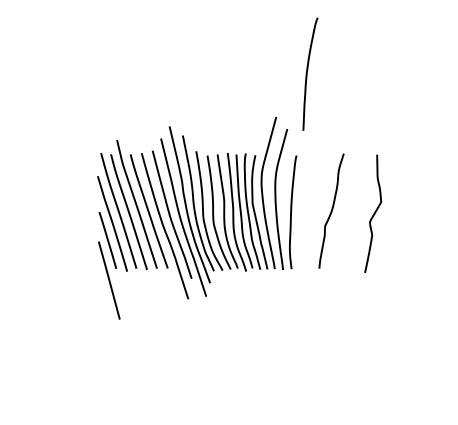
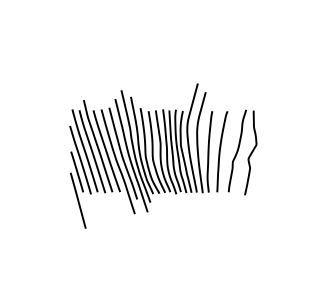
curve: (307, 73) -> (220, 151), moved
curve: (373, 213) -> (251, 152), moved

